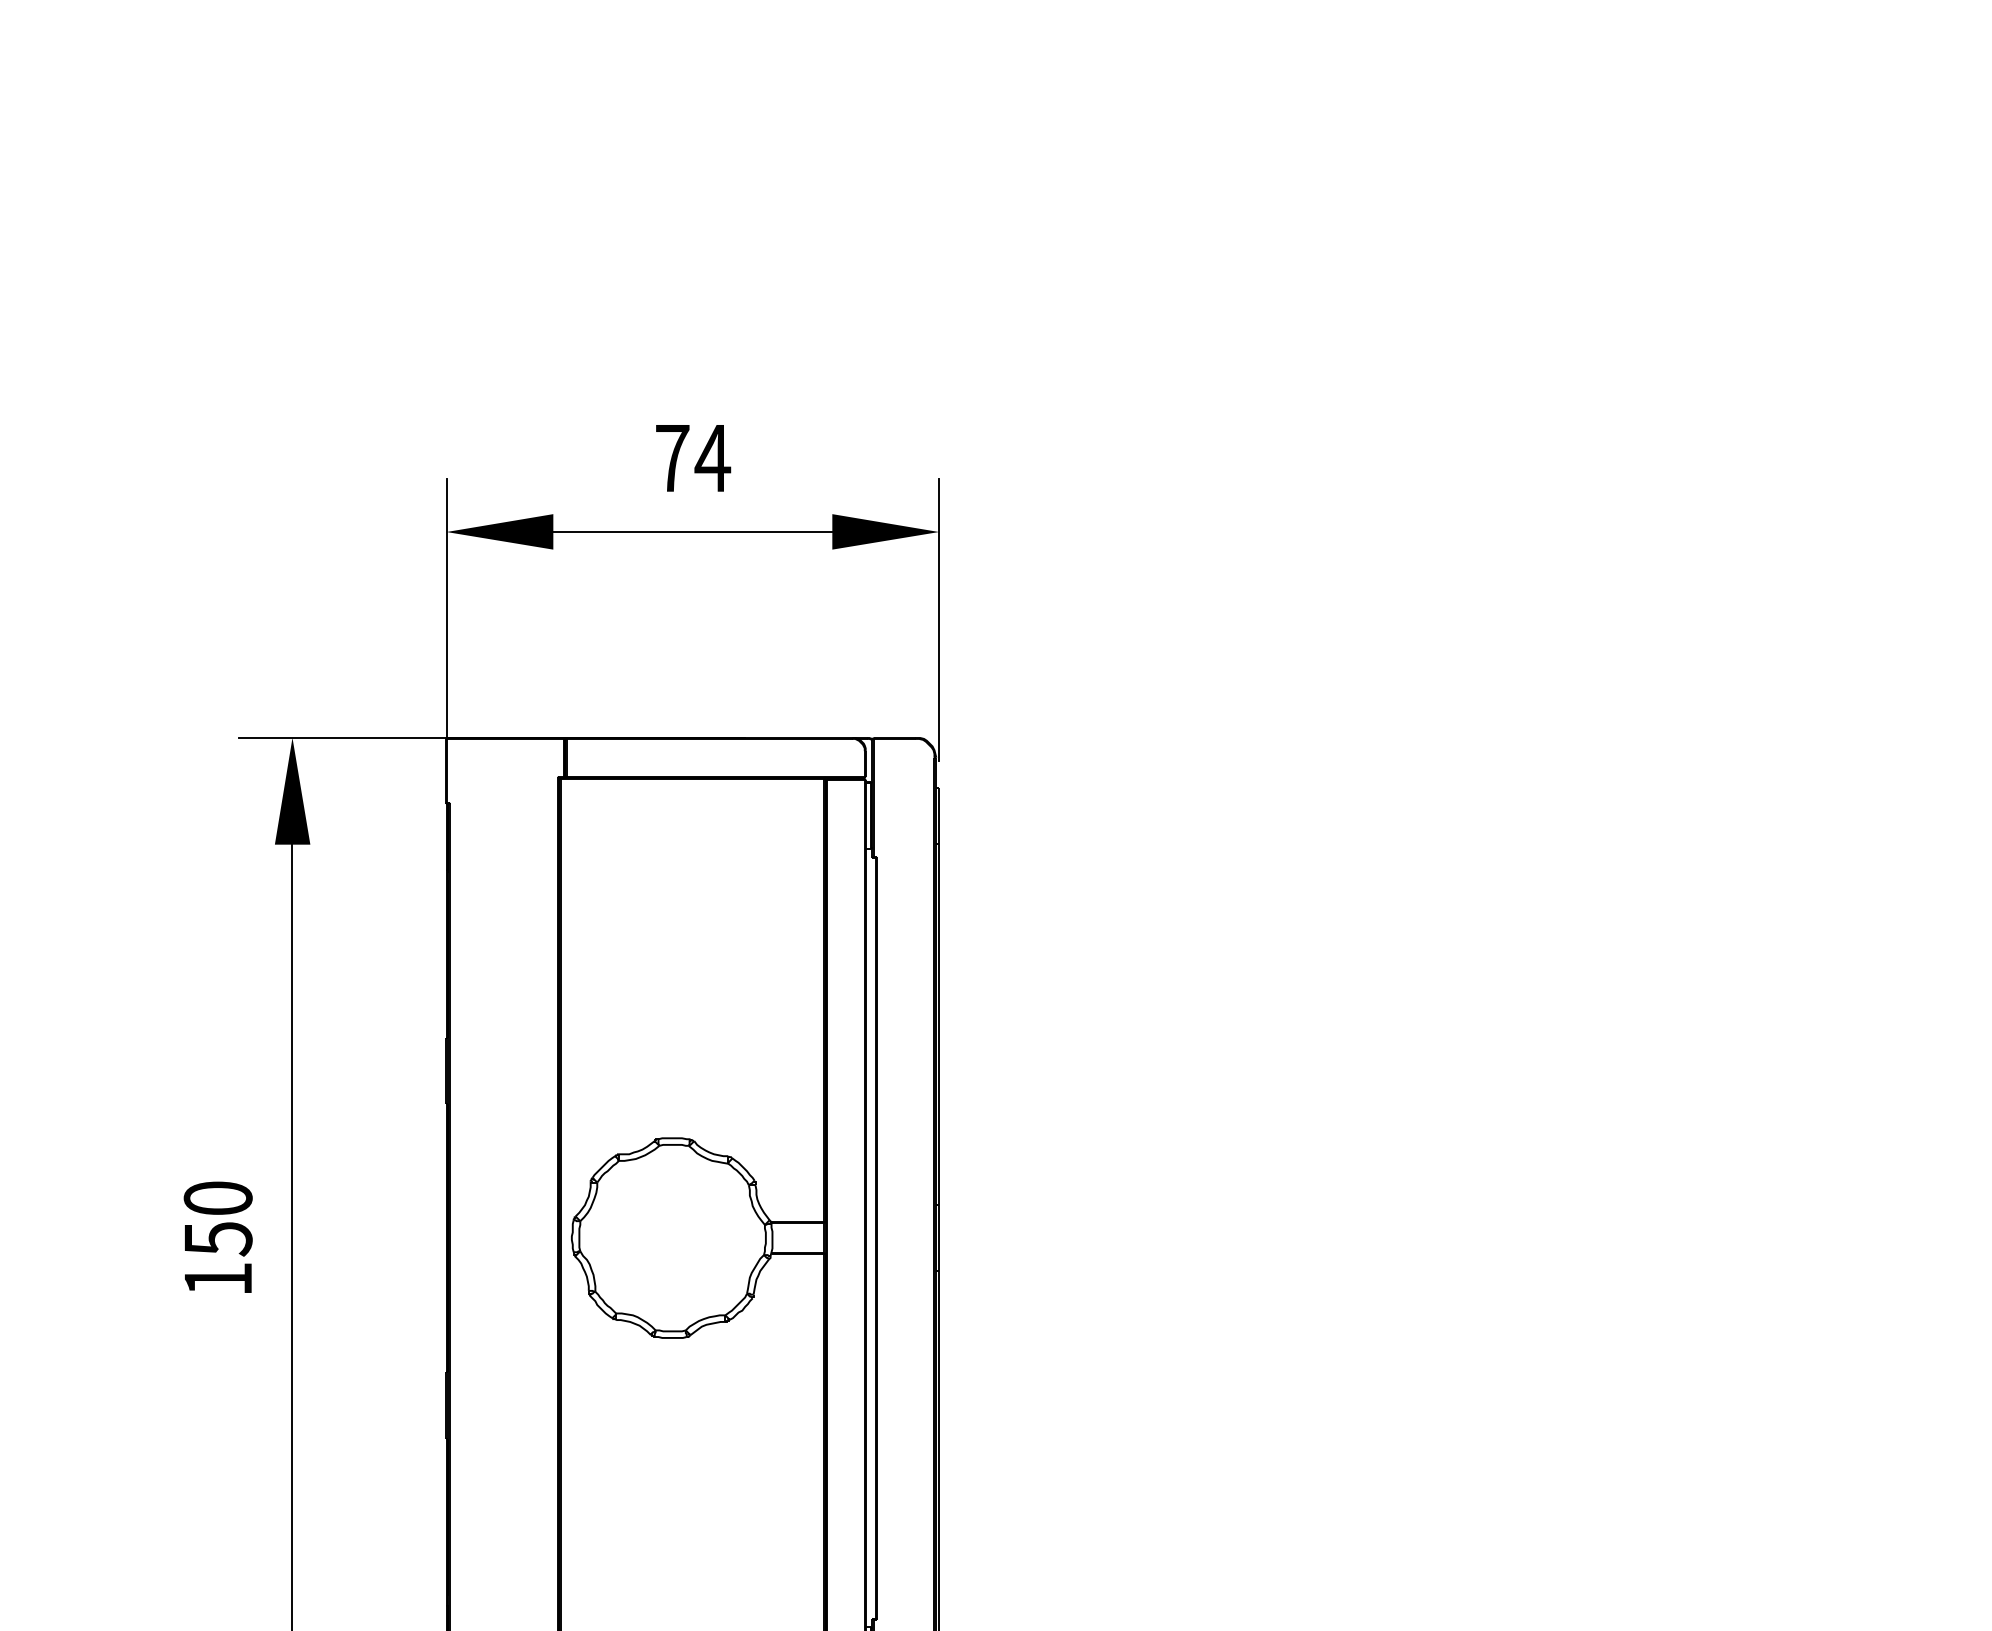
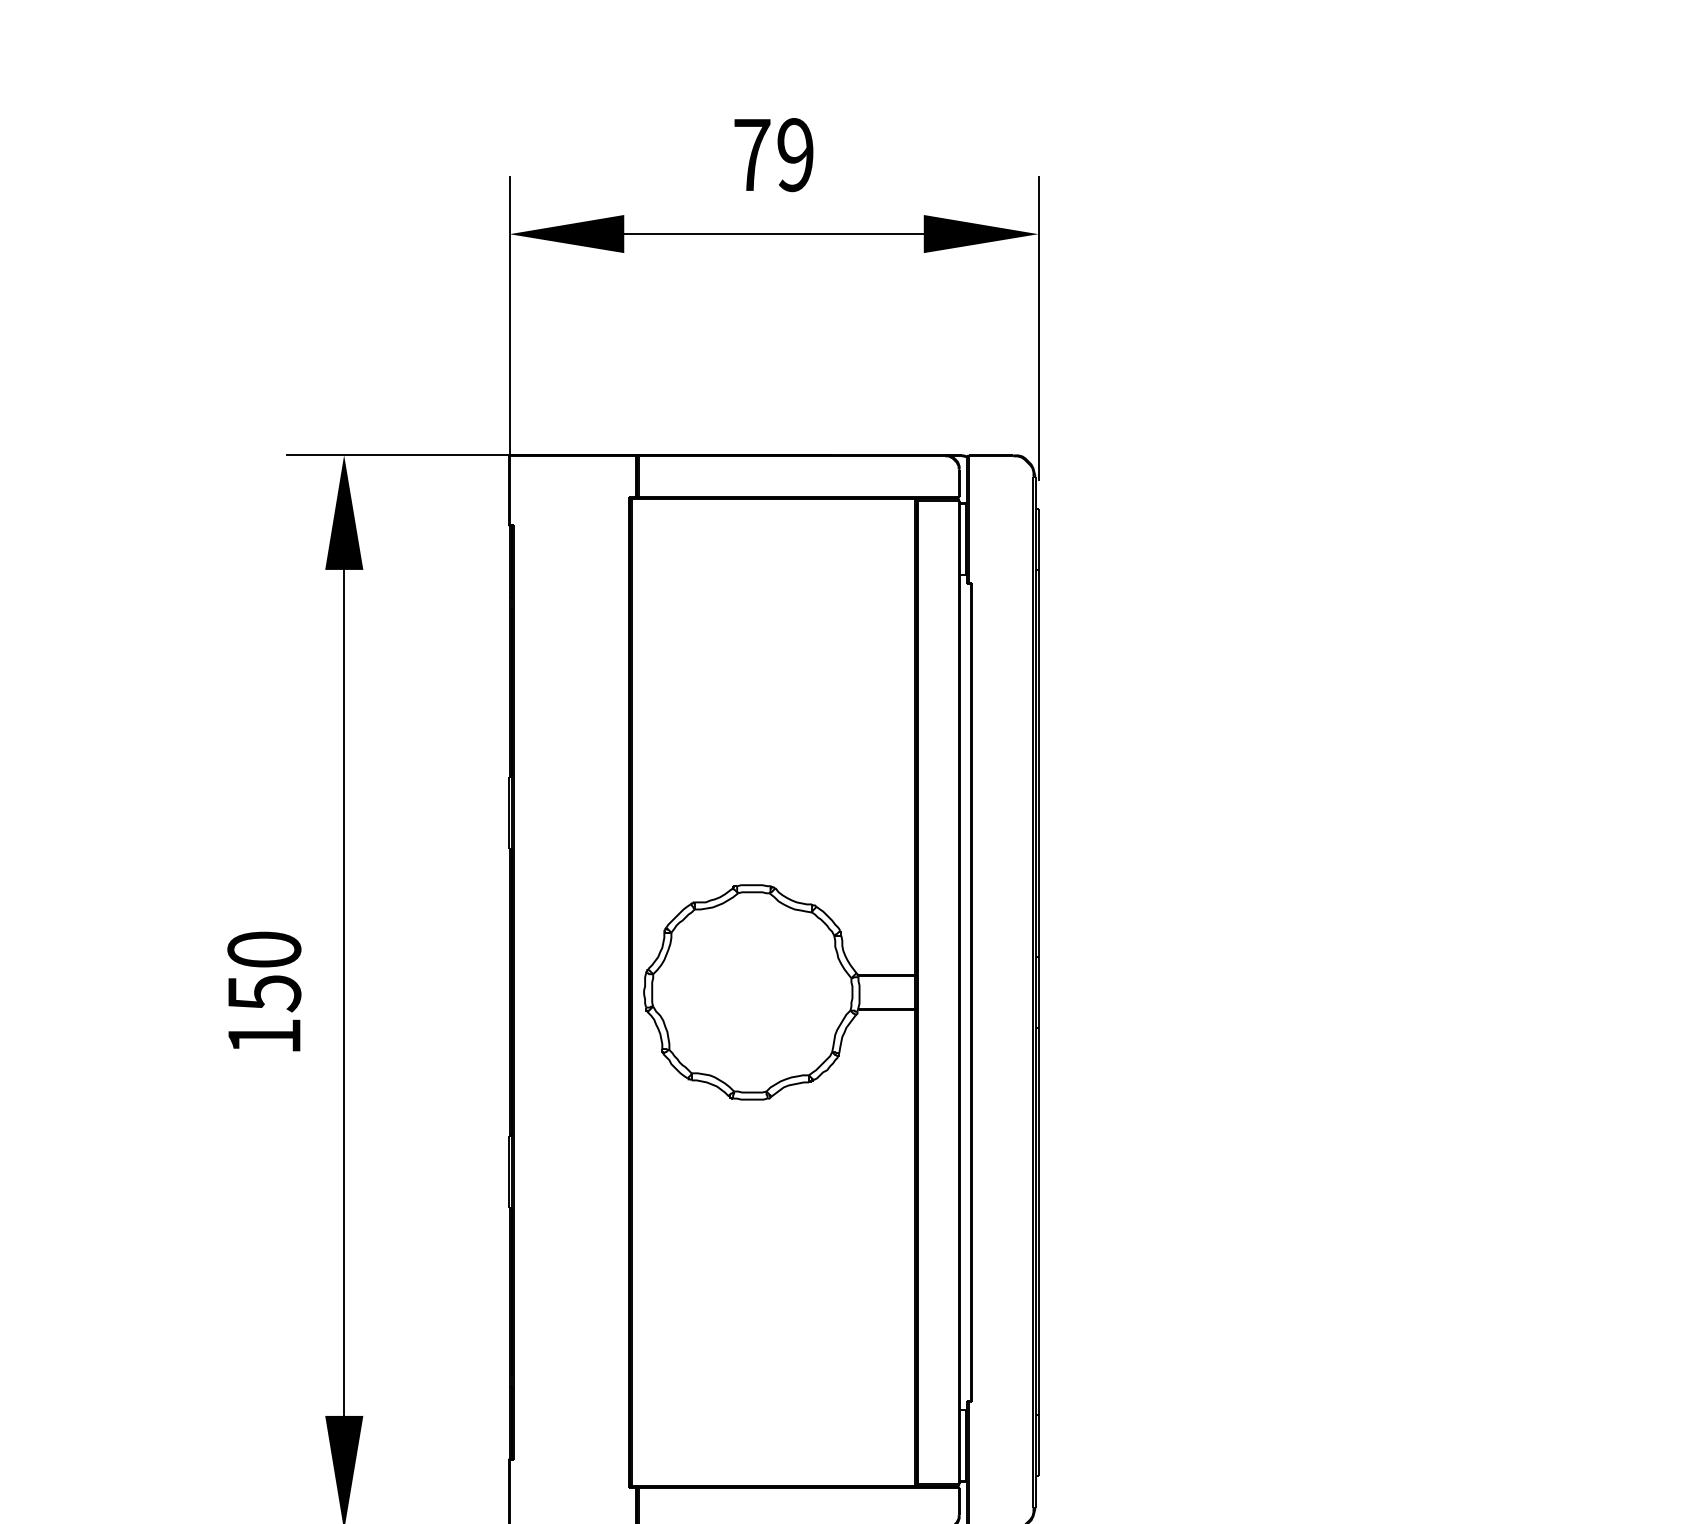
text: (712, 457) -> (795, 154), 74 -> 79

